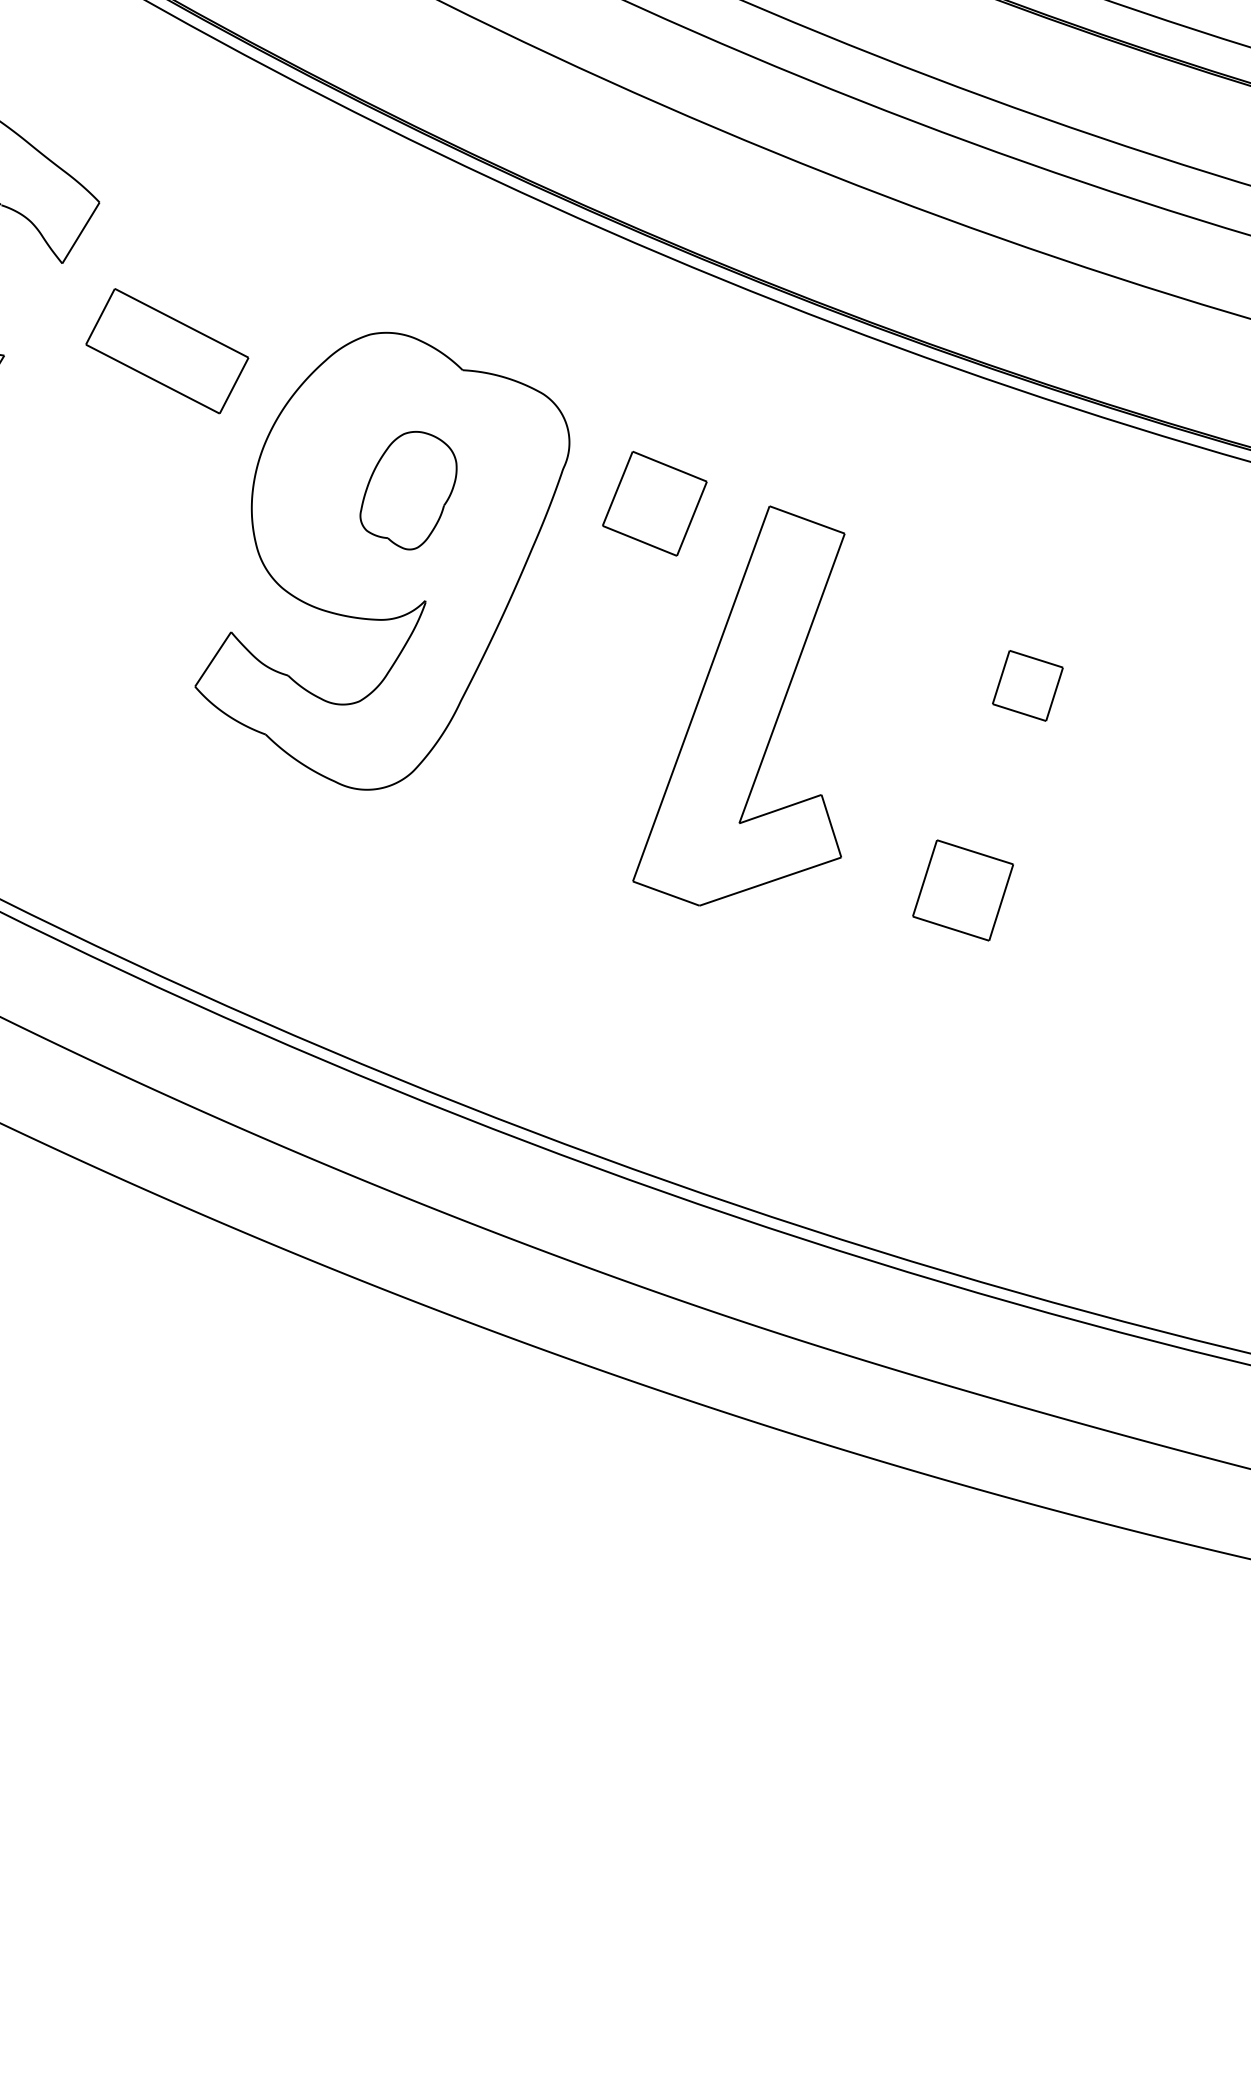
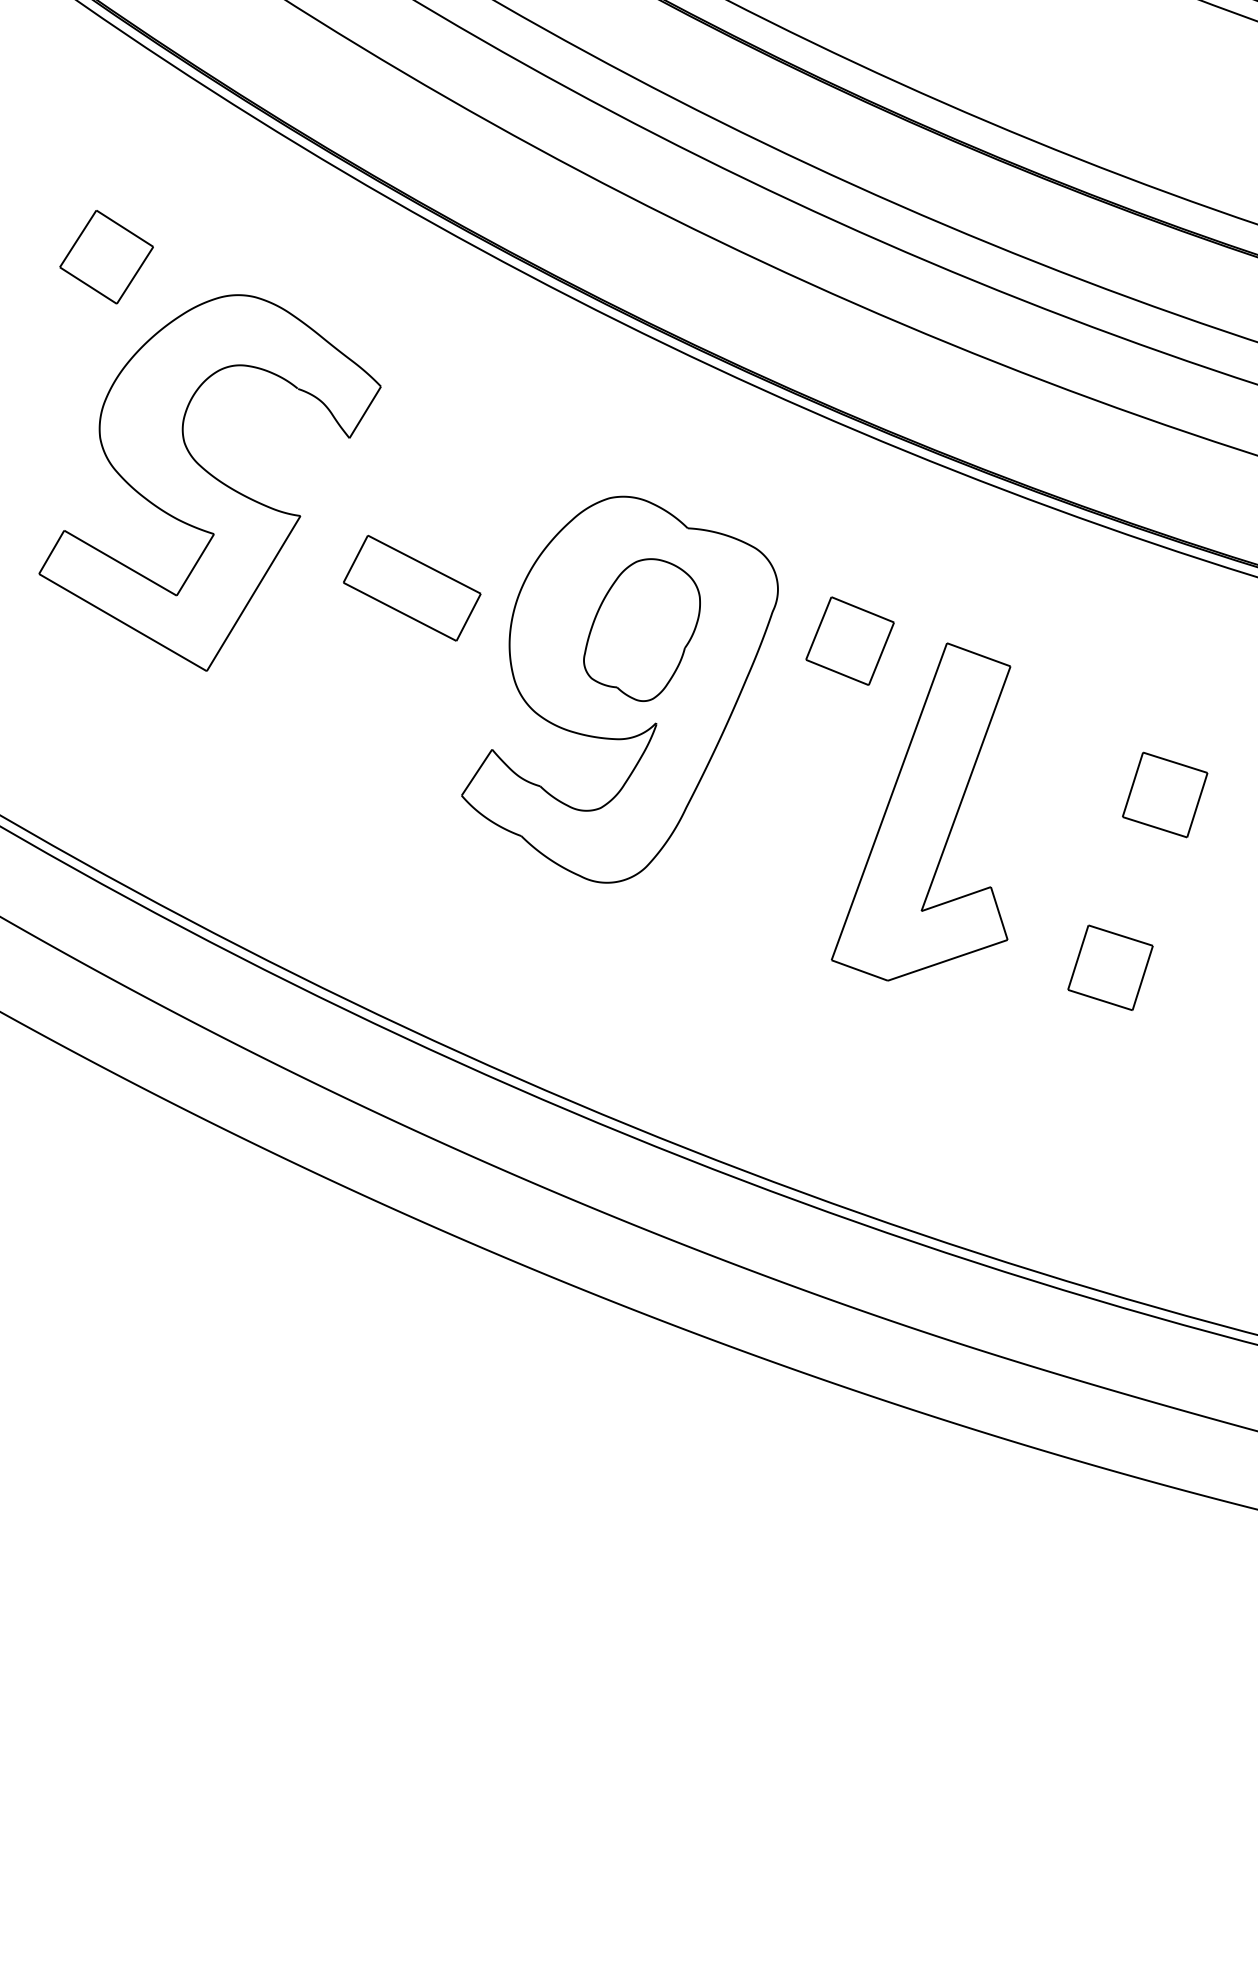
part: (167, 350) -> (412, 587), moved
part: (407, 489) -> (641, 629), size x1.43
part: (1028, 685) -> (1165, 794), size x1.43

